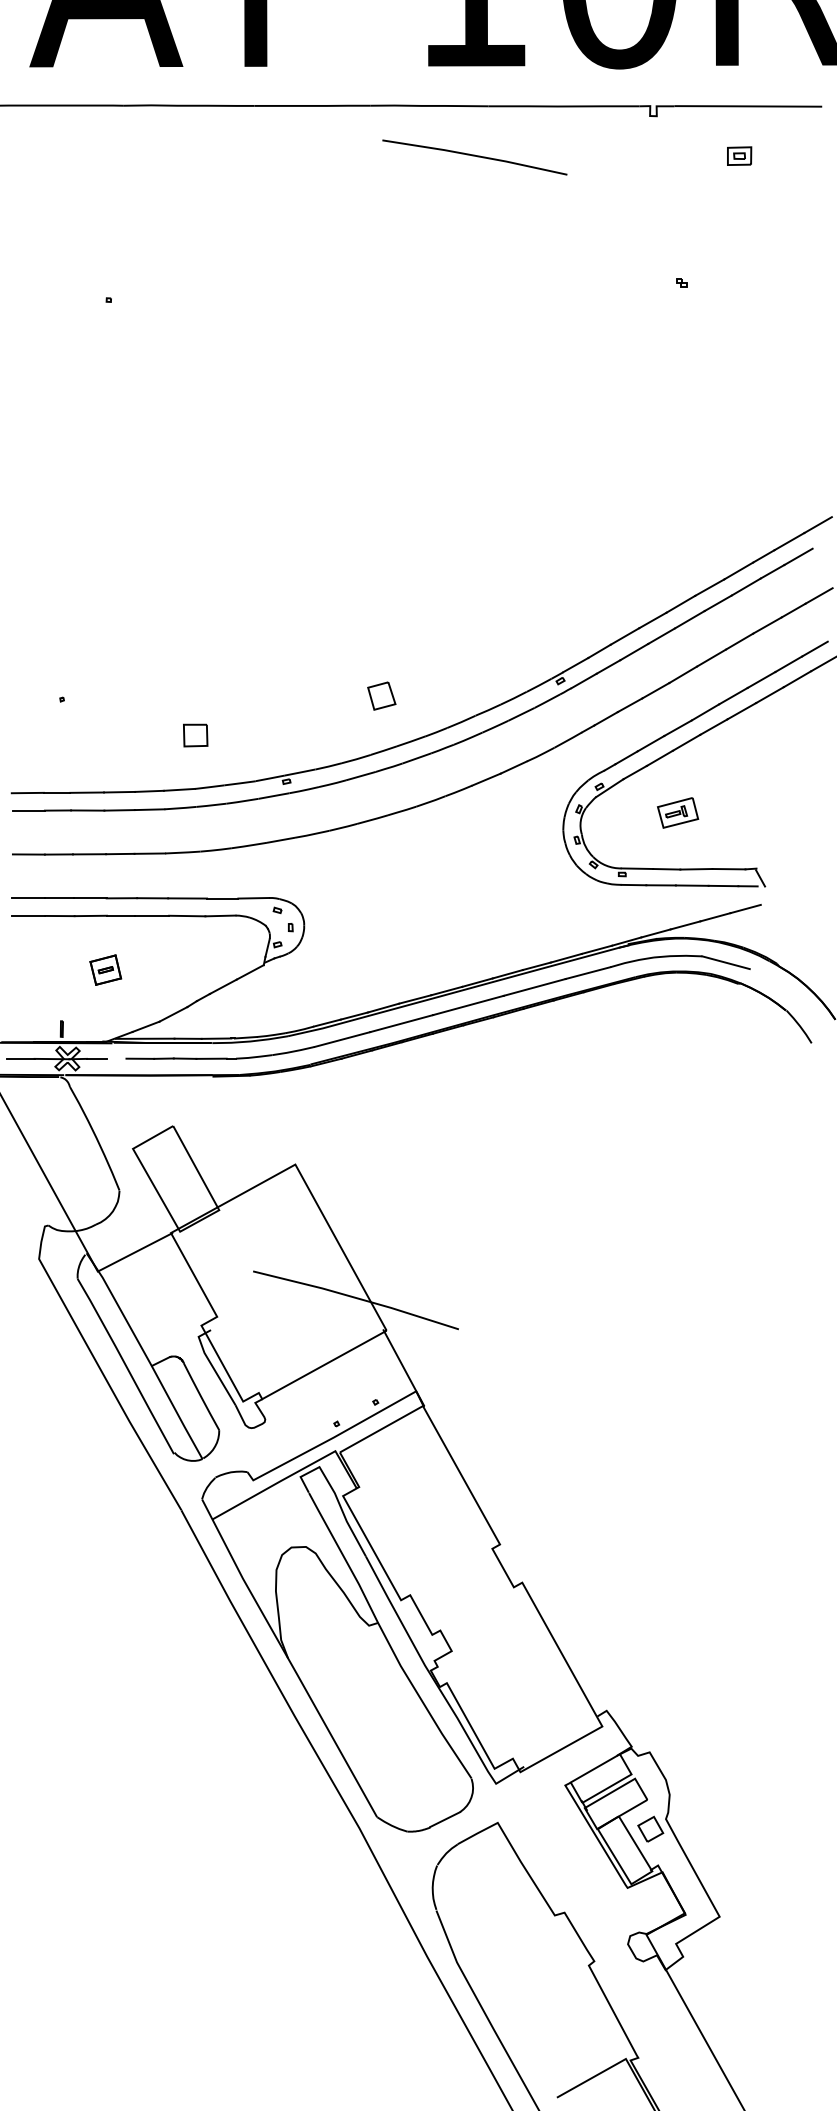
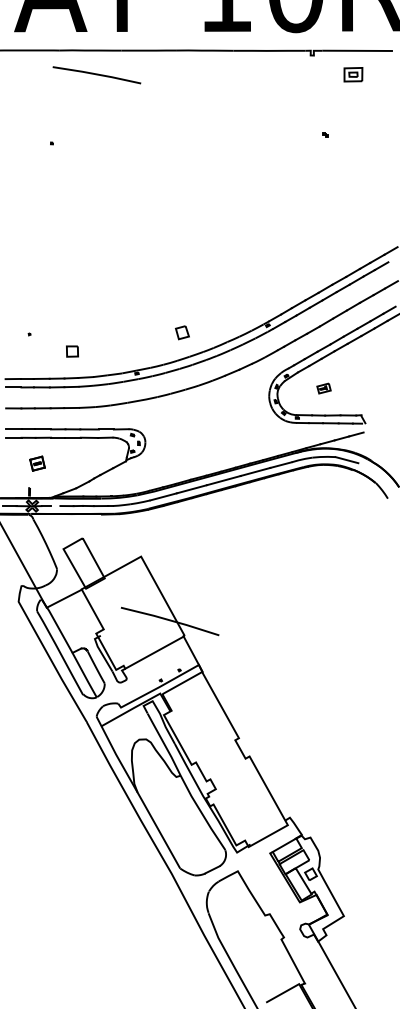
part: (739, 155) -> (353, 74), size x1.6
line: (473, 157) -> (96, 75), moved
part: (195, 735) -> (72, 351), moved
part: (676, 812) -> (323, 388), size x0.7
part: (105, 969) -> (37, 463), moved

